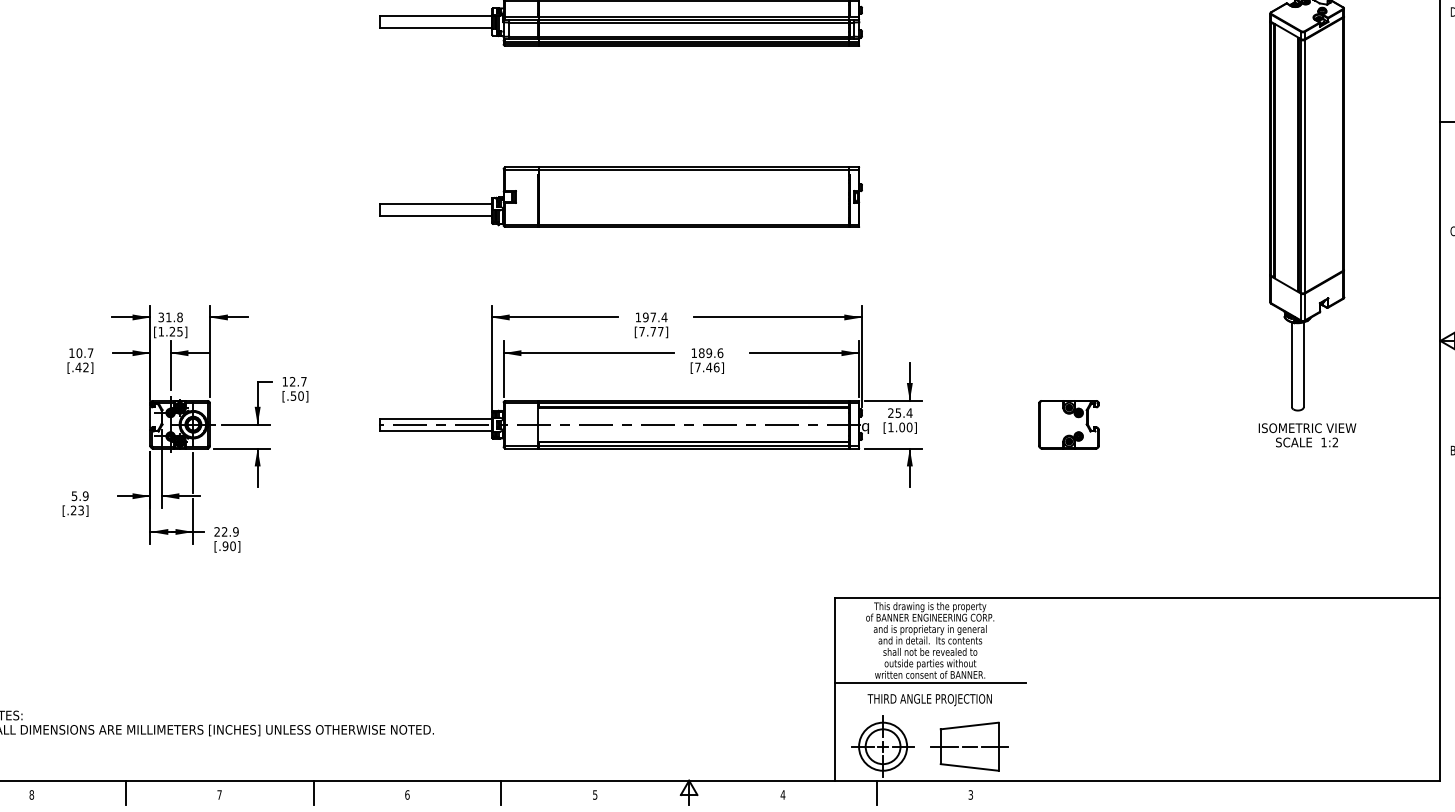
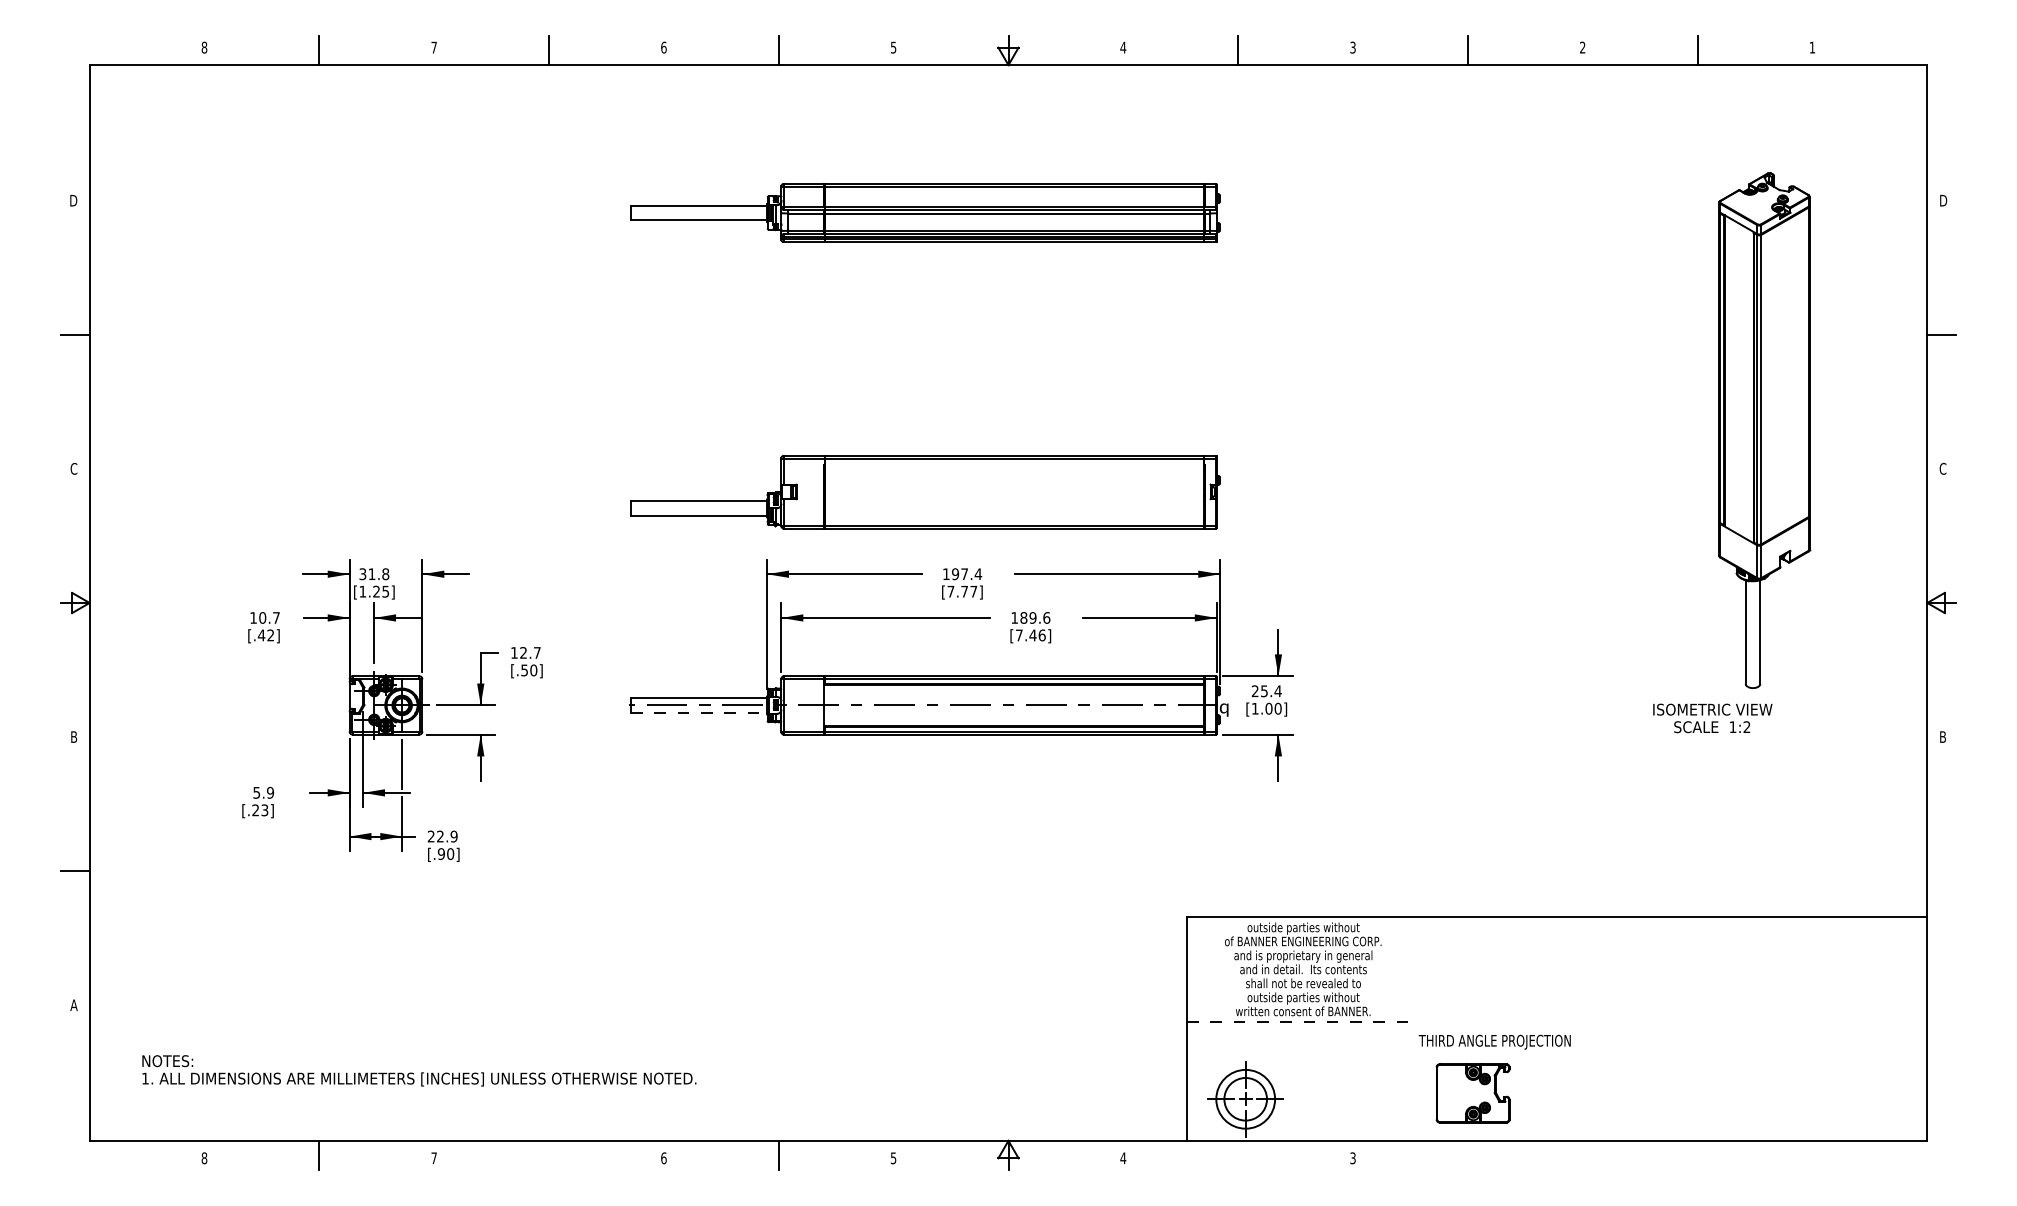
part: (621, 197) -> (925, 492), moved
part: (1068, 424) -> (1472, 1093), moved
line: (436, 430) -> (699, 712), solid -> dashed
text: (1307, 435) -> (1712, 718), moved
text: (929, 607) -> (1302, 928), This drawing is the property -> outside parties without
line: (930, 683) -> (1303, 1021), solid -> dashed
text: (929, 699) -> (1494, 1041), moved
part: (969, 746) -> (1351, 1099), removed
line: (313, 791) -> (549, 1154), removed
line: (877, 791) -> (1238, 1154), removed

